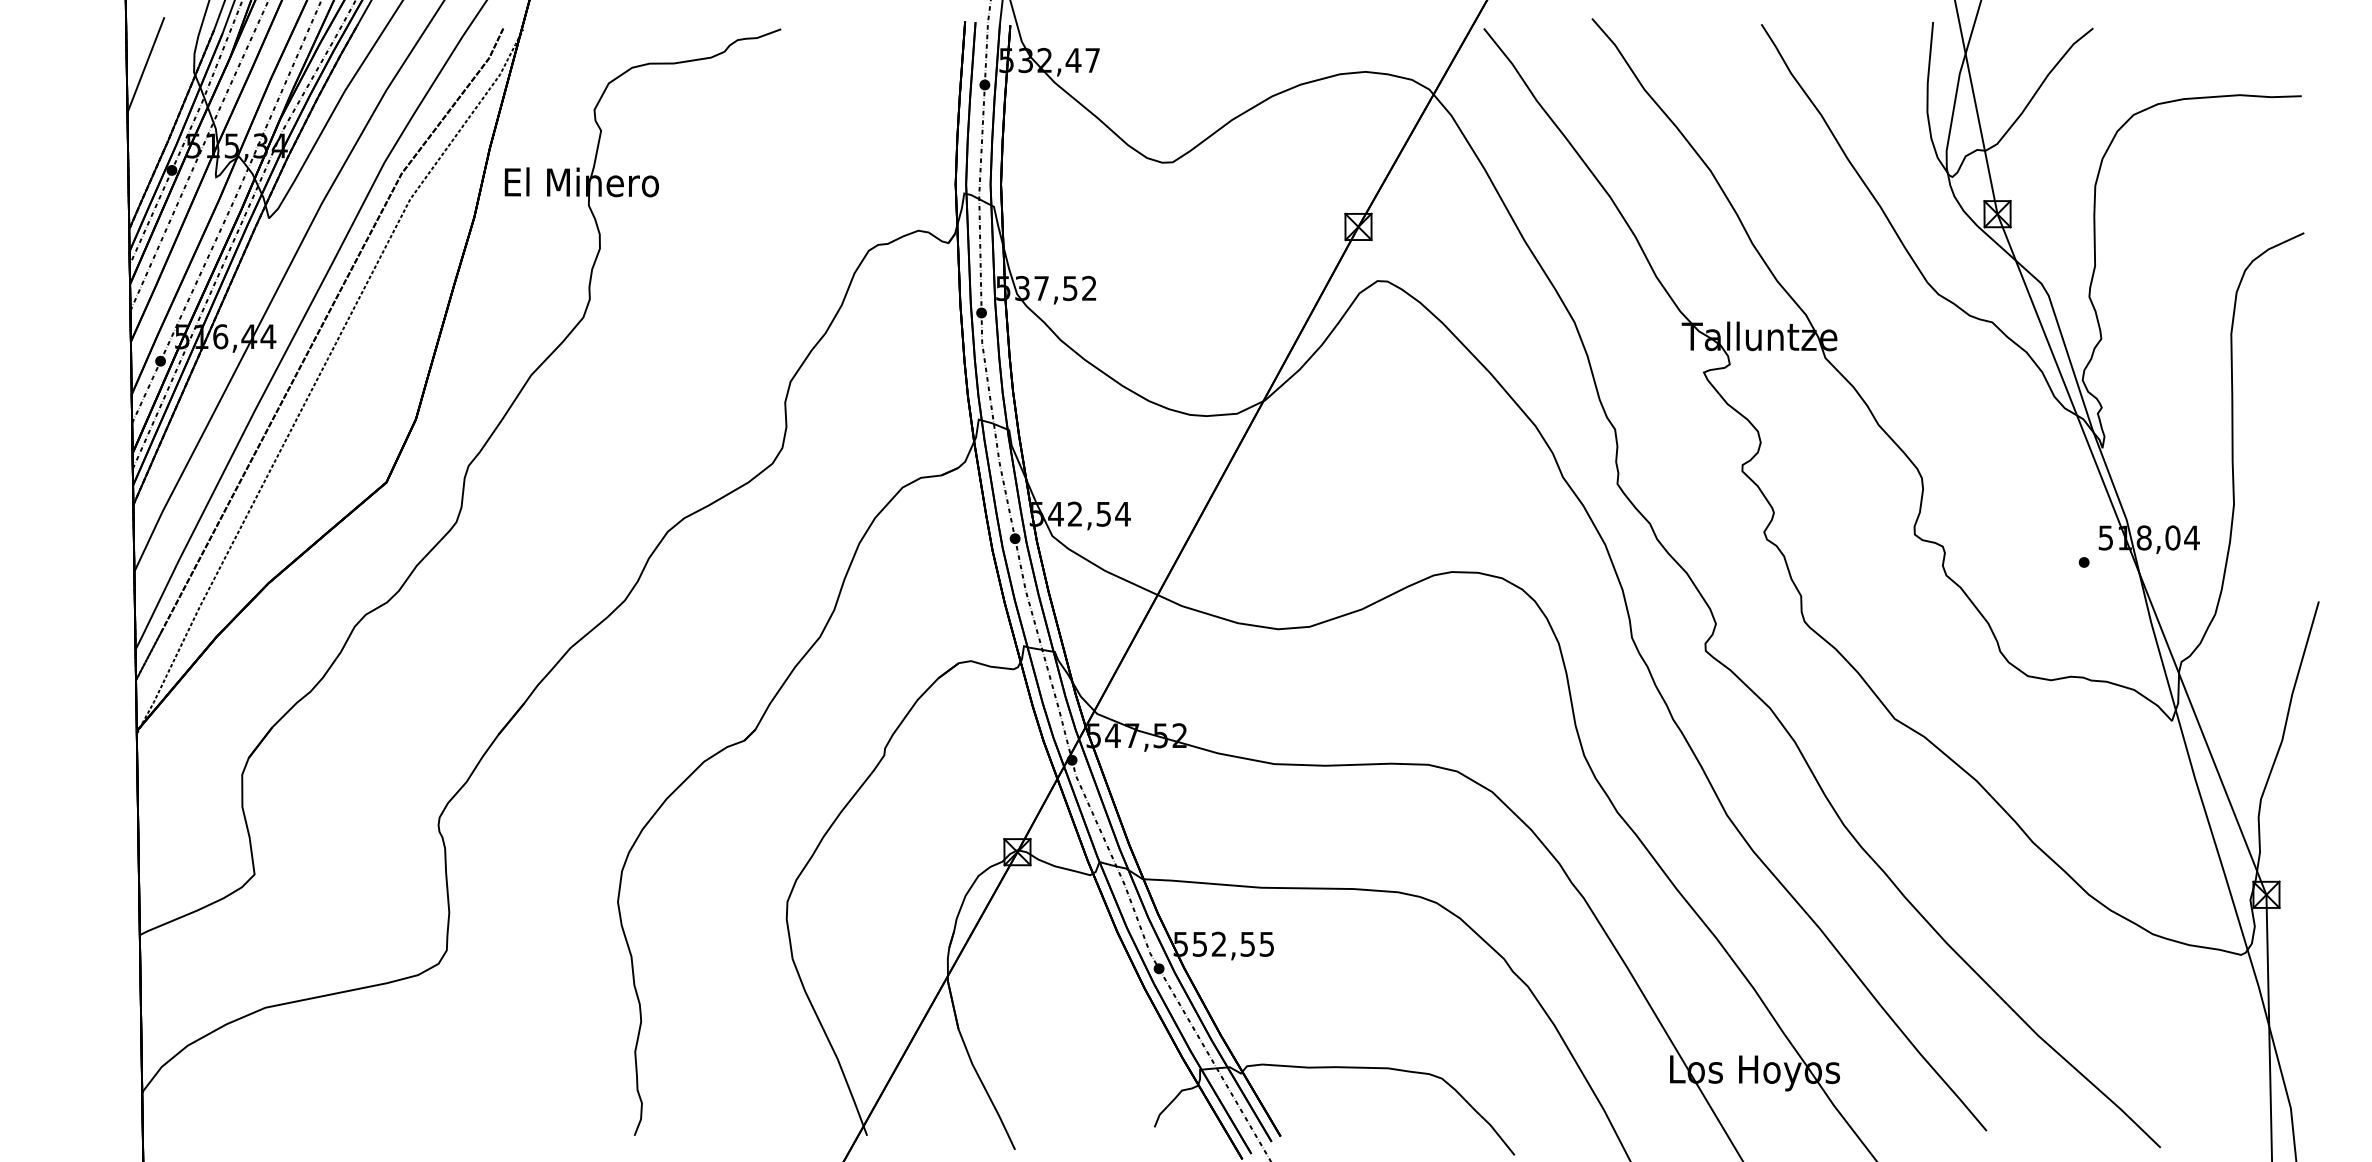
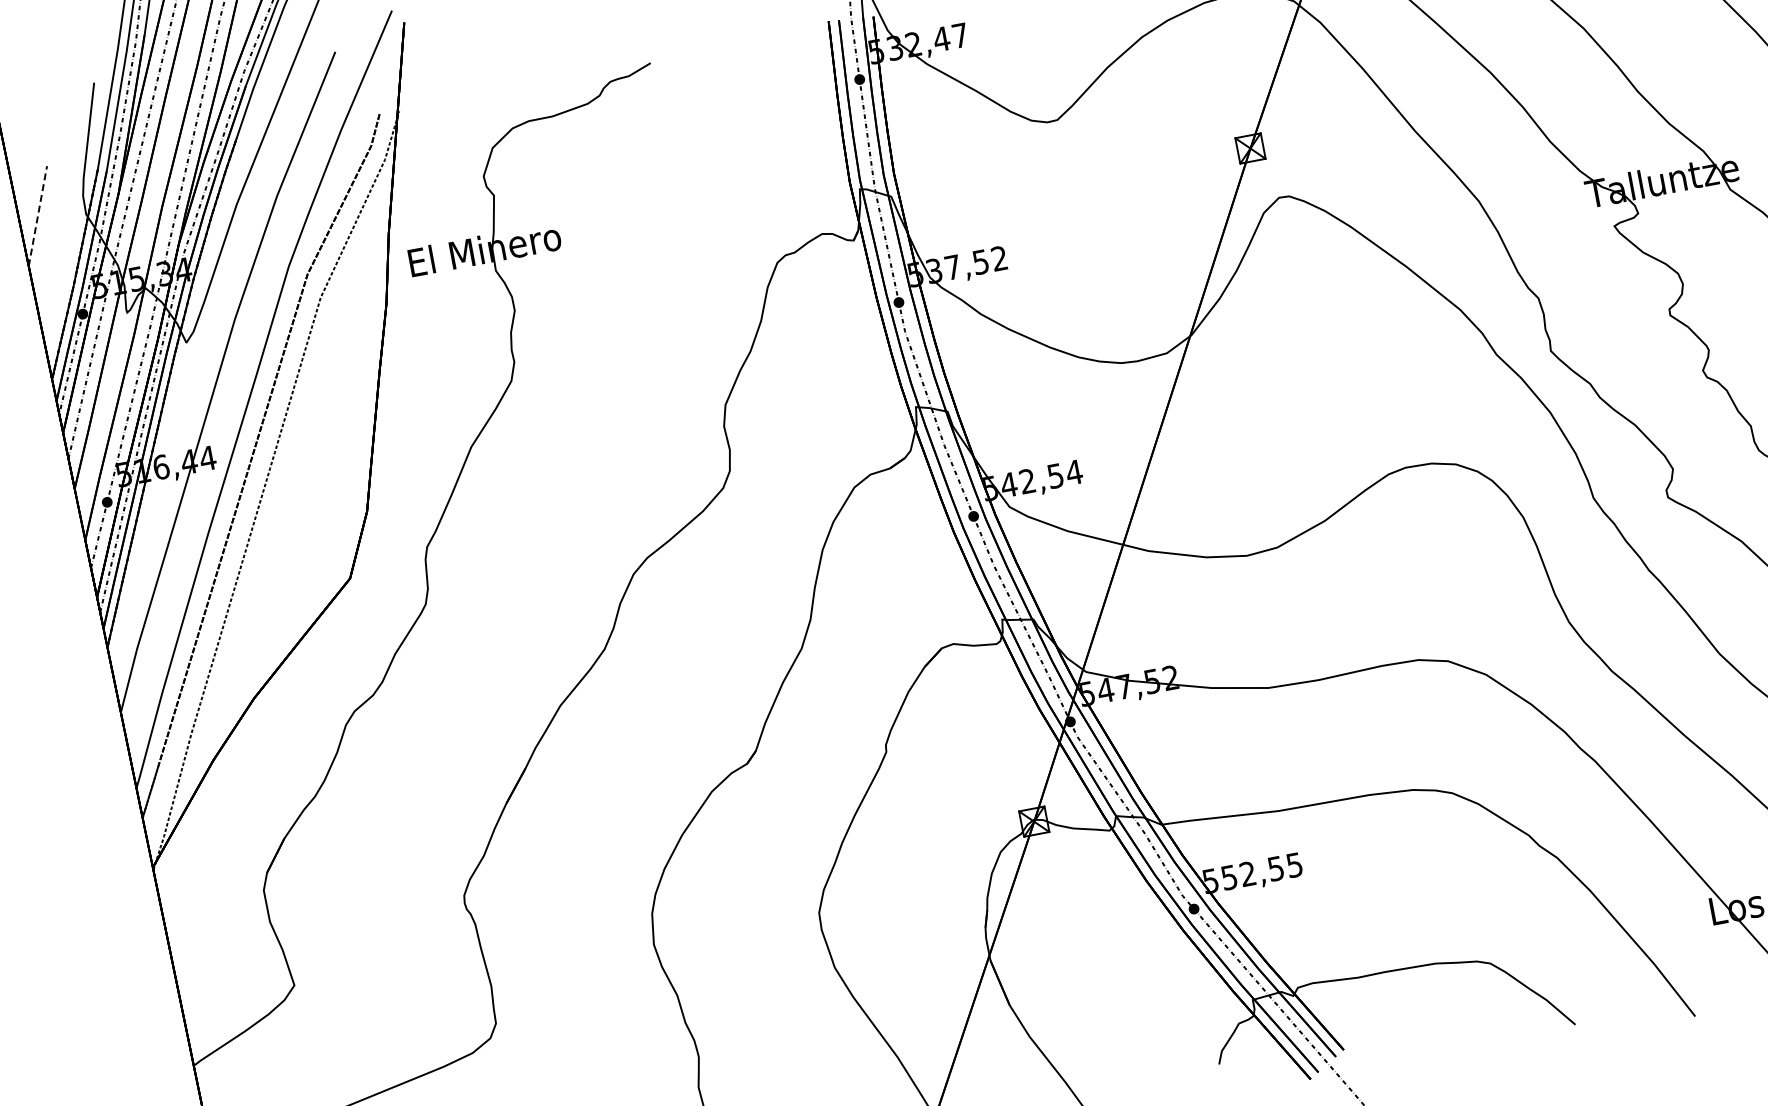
line: (146, 64) -> (38, 215), solid -> dashed

